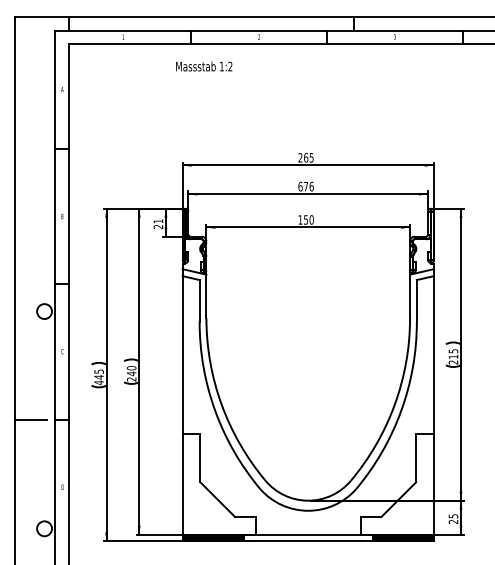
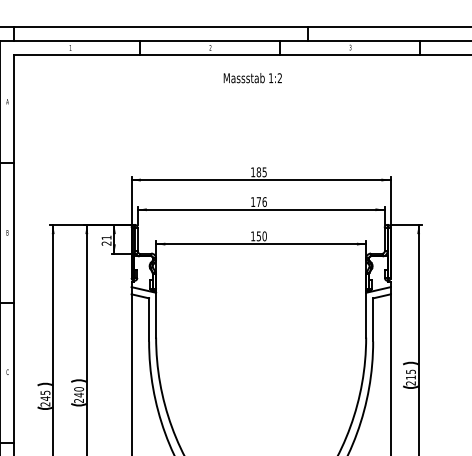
text: (204, 66) -> (253, 78), moved
text: (303, 157) -> (256, 171), 265 -> 185
text: (300, 186) -> (253, 201), 676 -> 176
text: (98, 382) -> (44, 404), 445 -> 245

